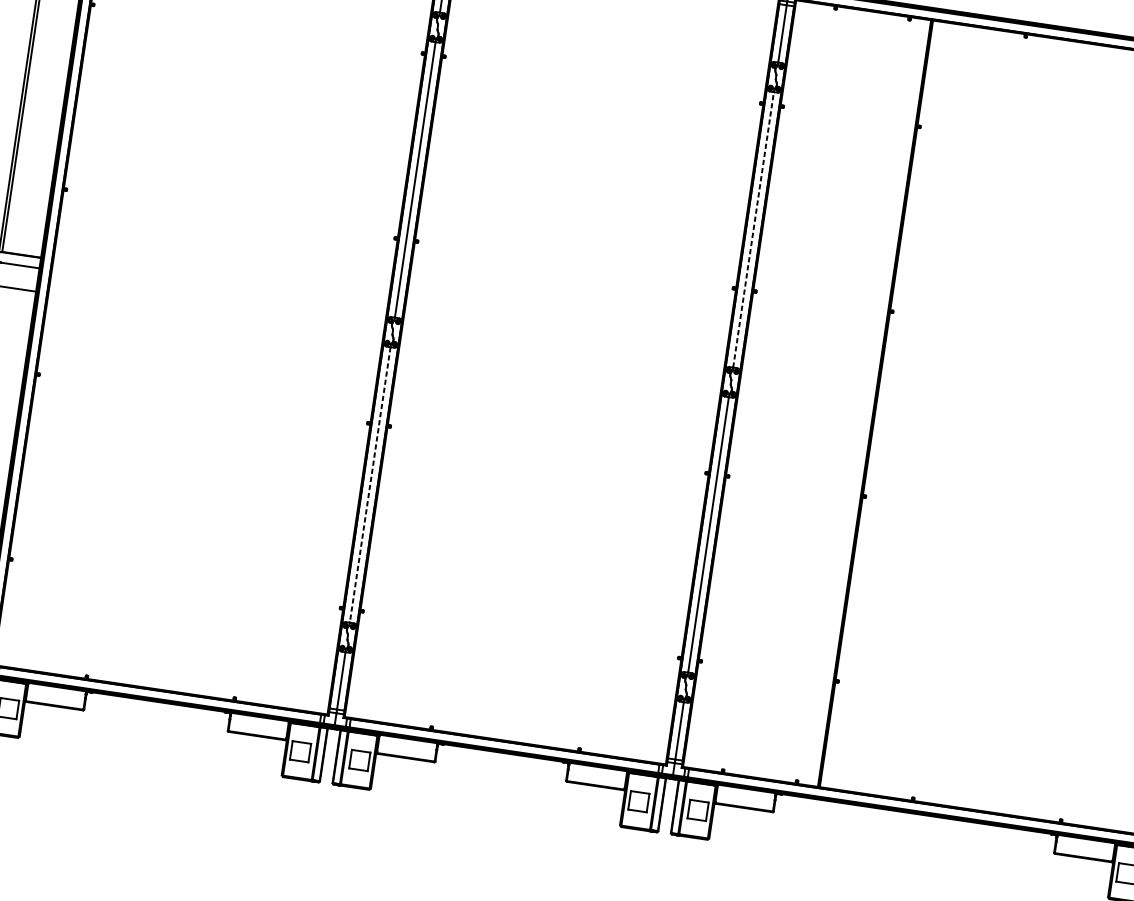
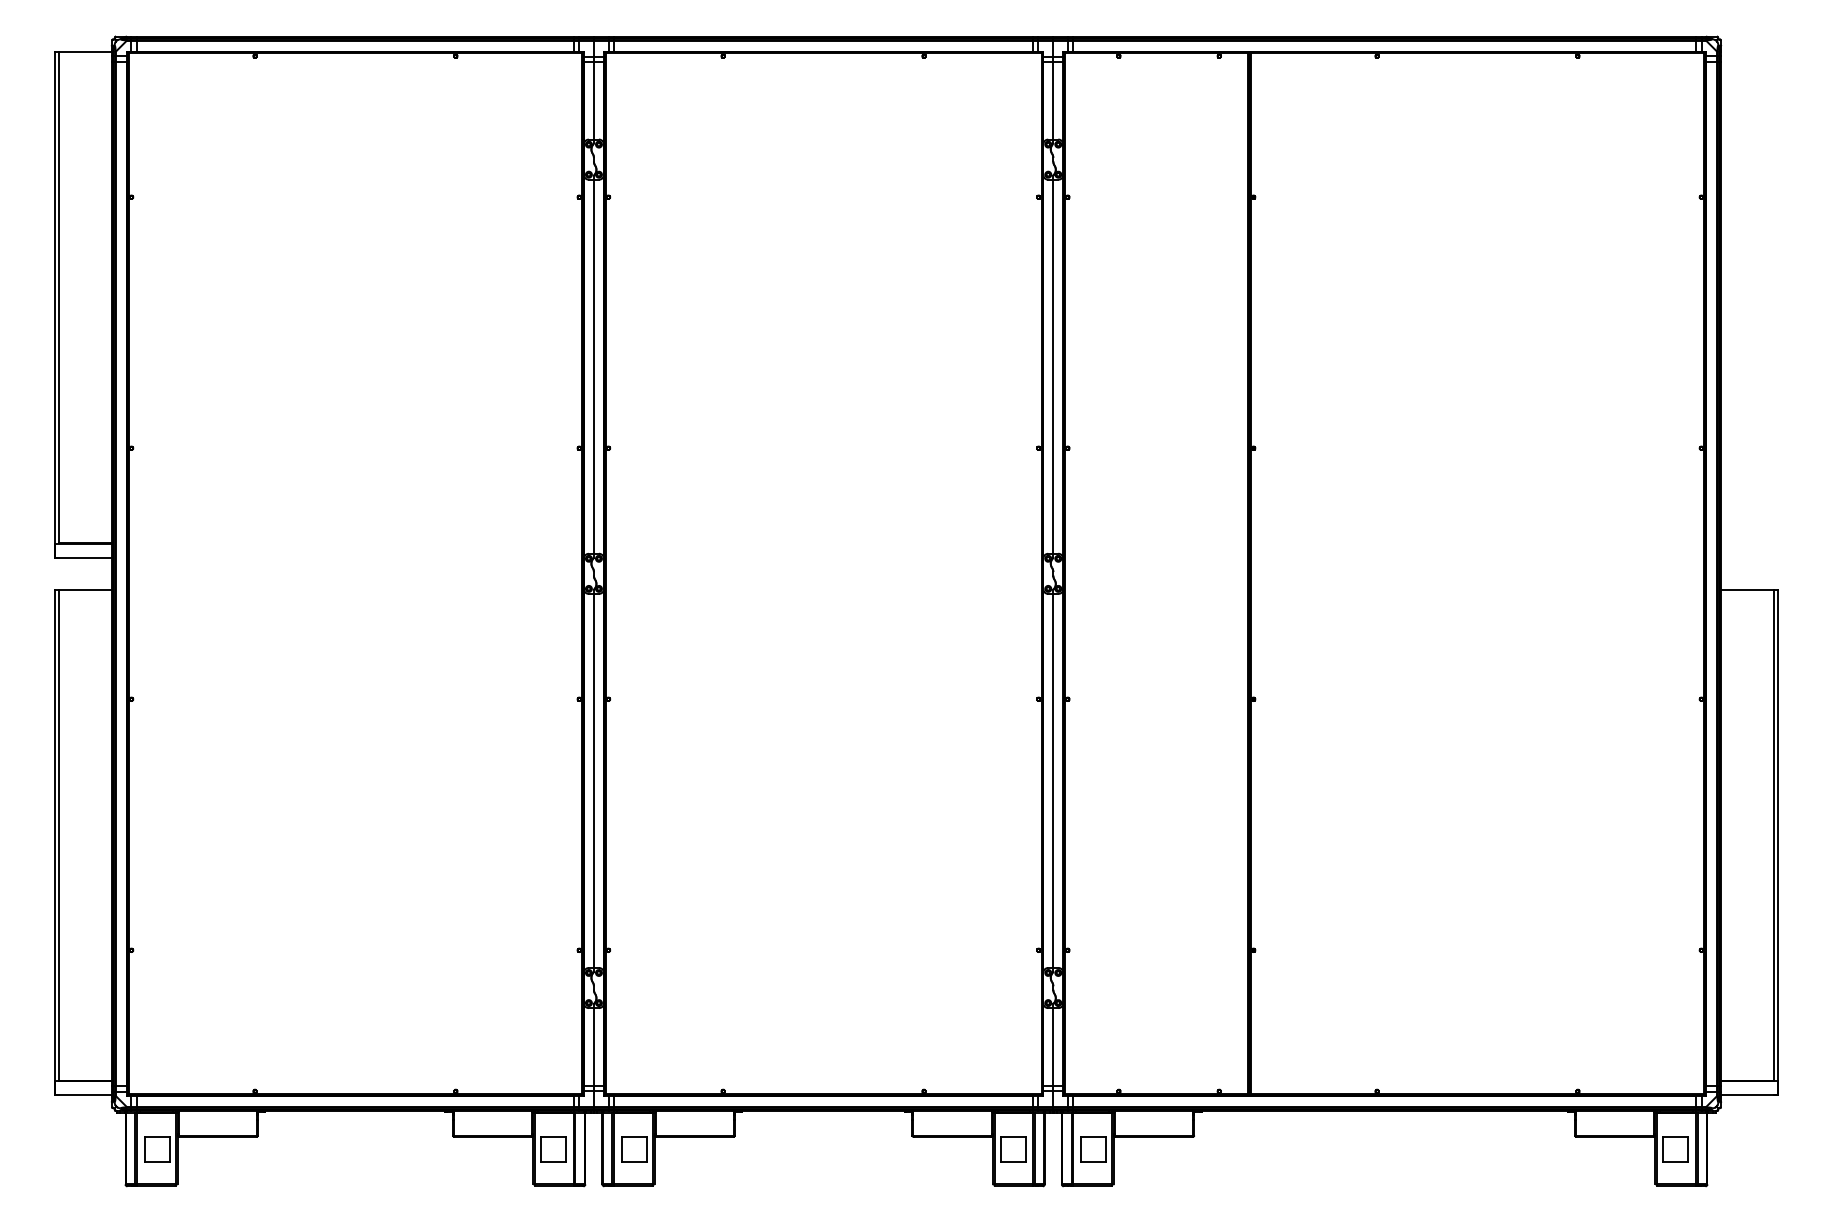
line: (753, 229) -> (1053, 366), dashed -> solid
line: (369, 485) -> (593, 781), dashed -> solid

